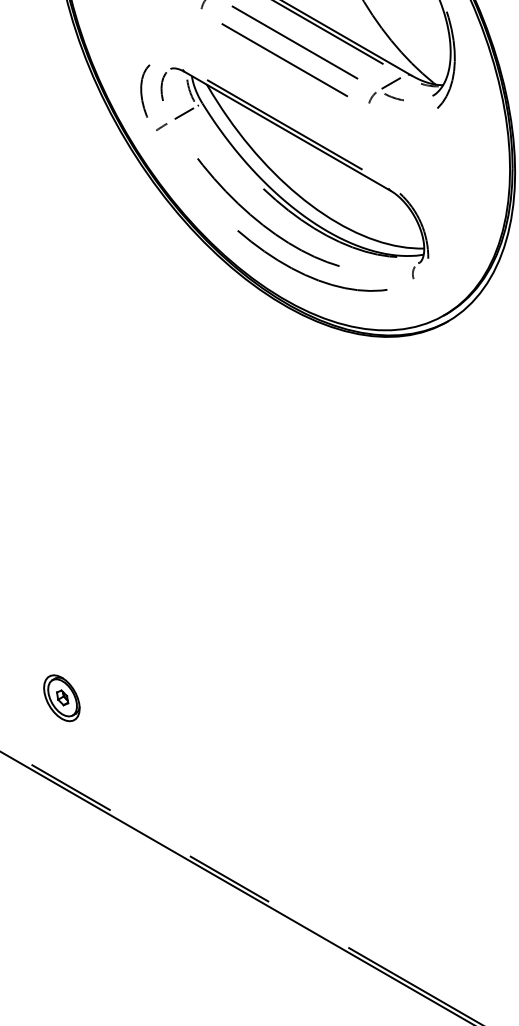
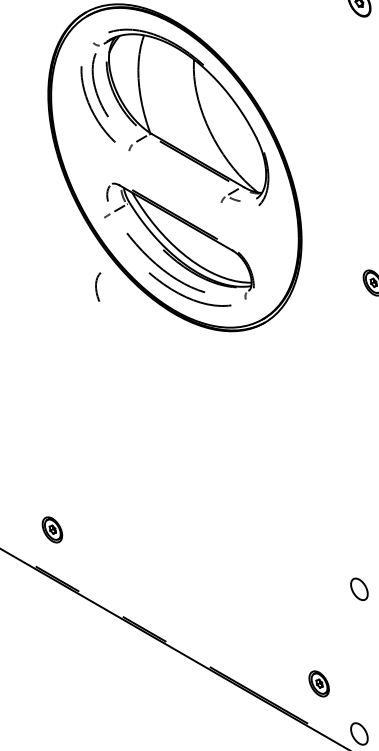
line: (294, 42) -> (180, 169), removed
line: (283, 60) -> (174, 179), removed
curve: (142, 89) -> (96, 286), moved

